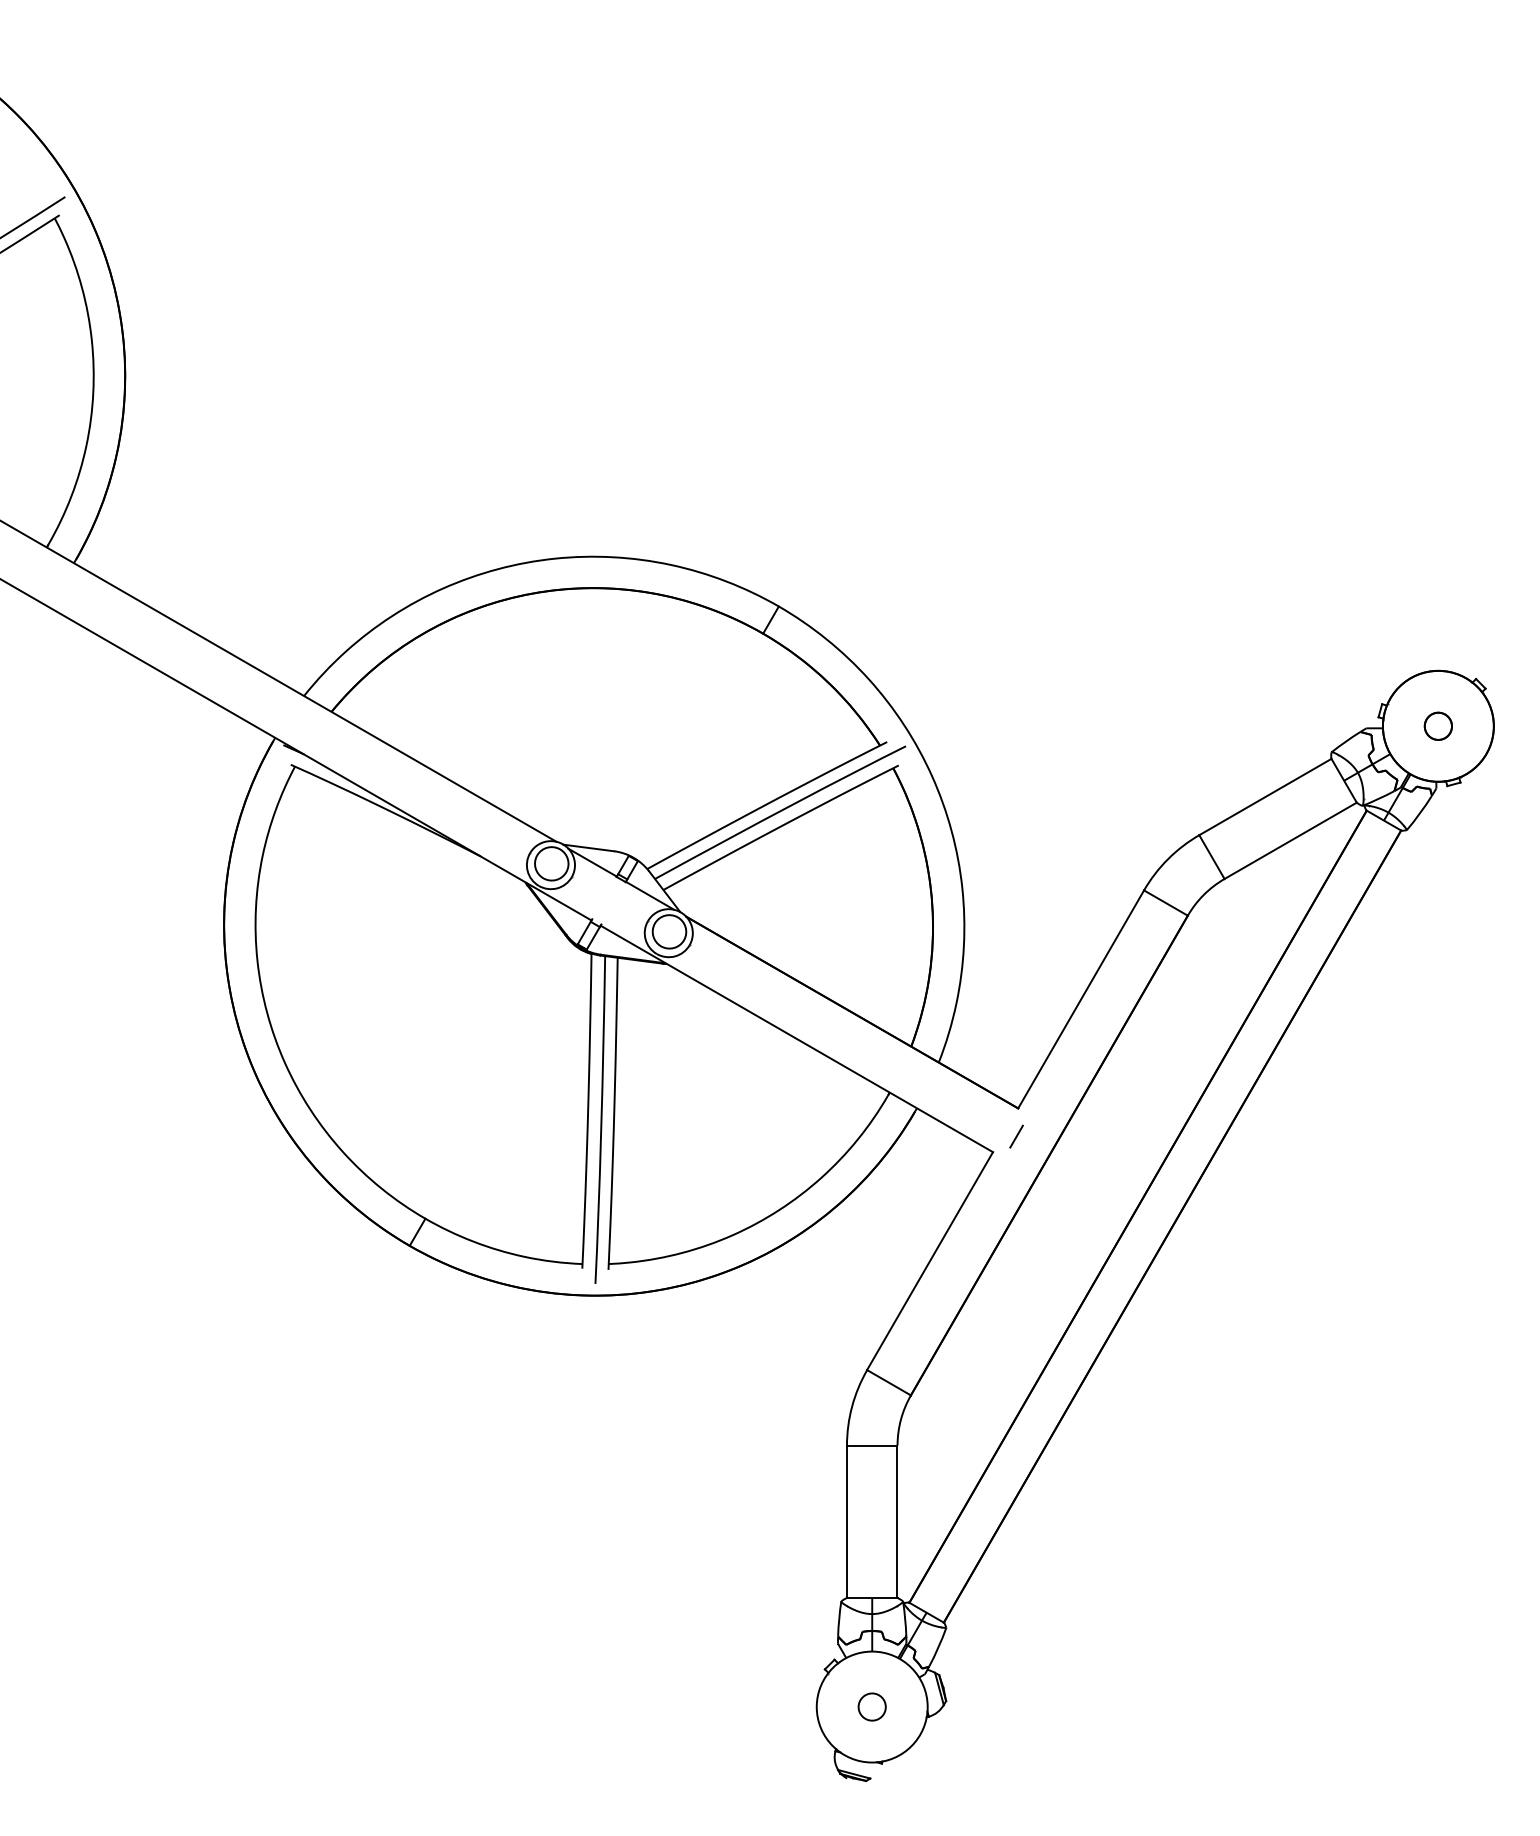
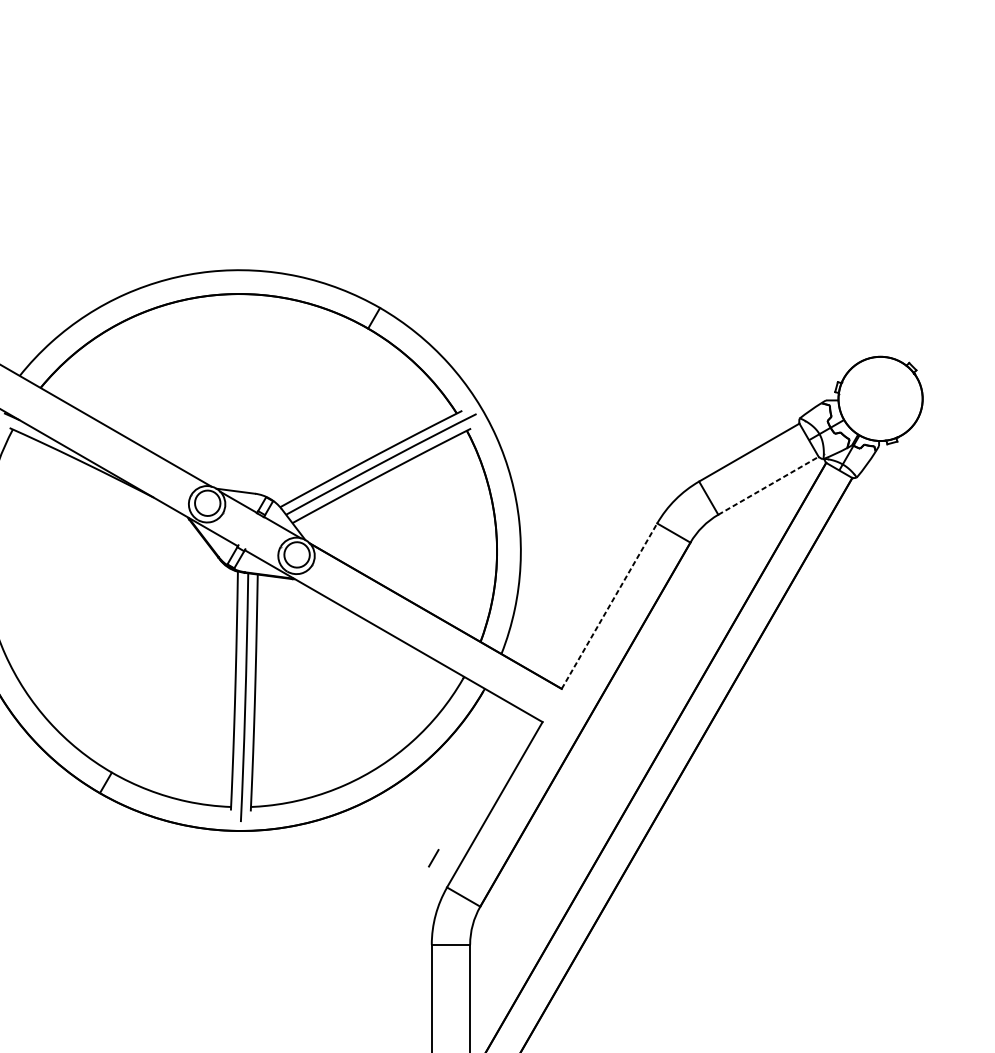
circle: (1437, 725) -> (879, 398), removed
line: (1291, 840) -> (769, 485), solid -> dashed
line: (1081, 999) -> (609, 606), solid -> dashed
line: (1016, 1136) -> (433, 858), moved

